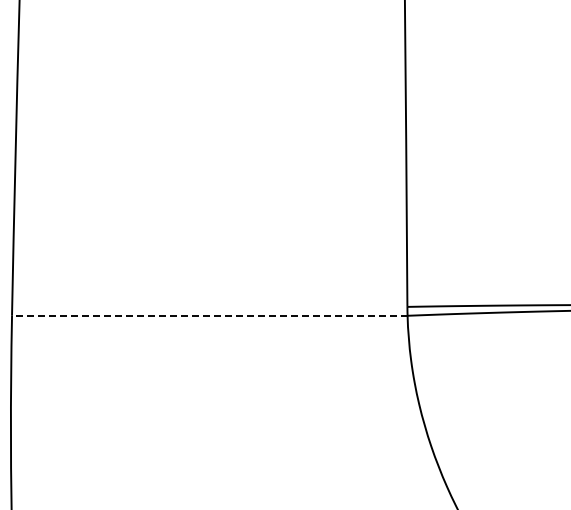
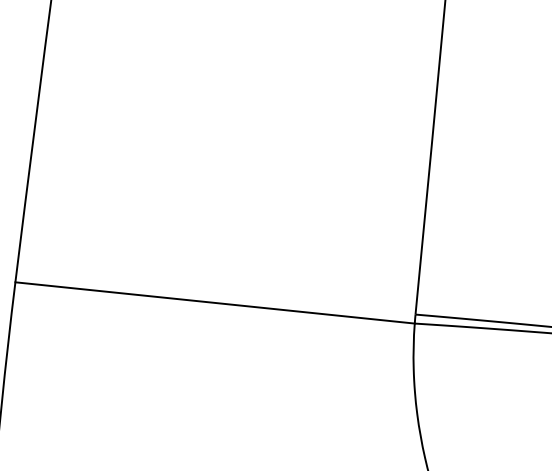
line: (209, 315) -> (214, 302), dashed -> solid

